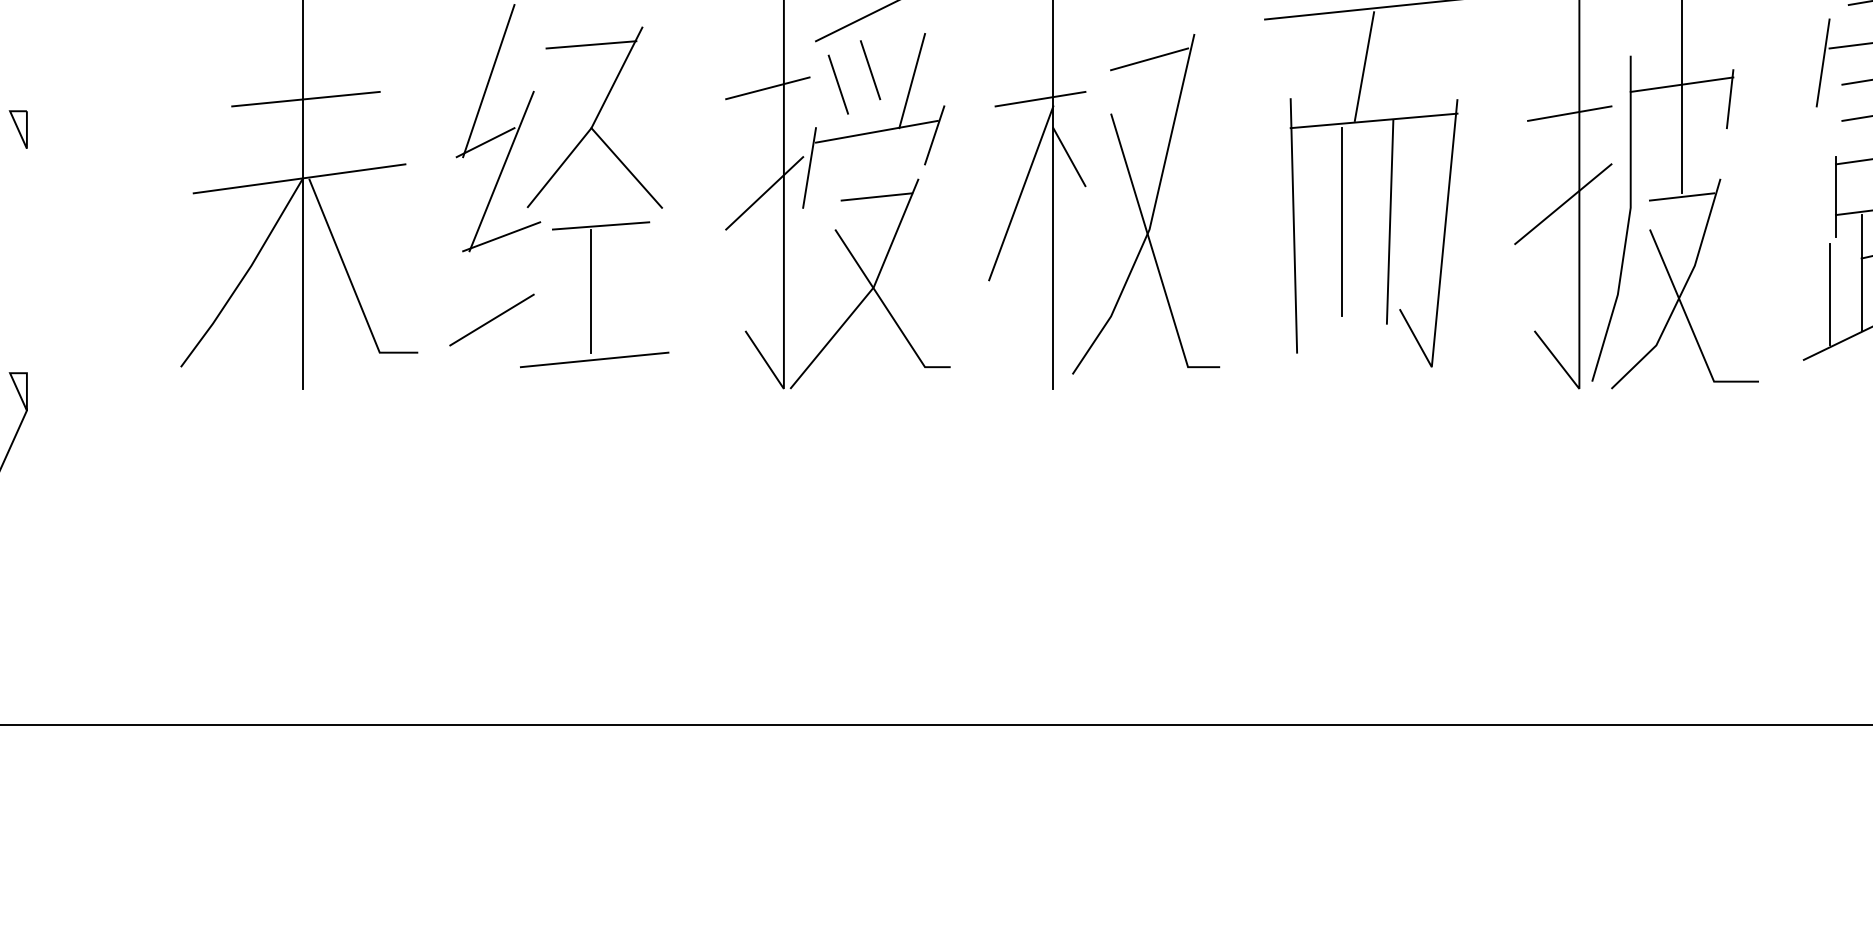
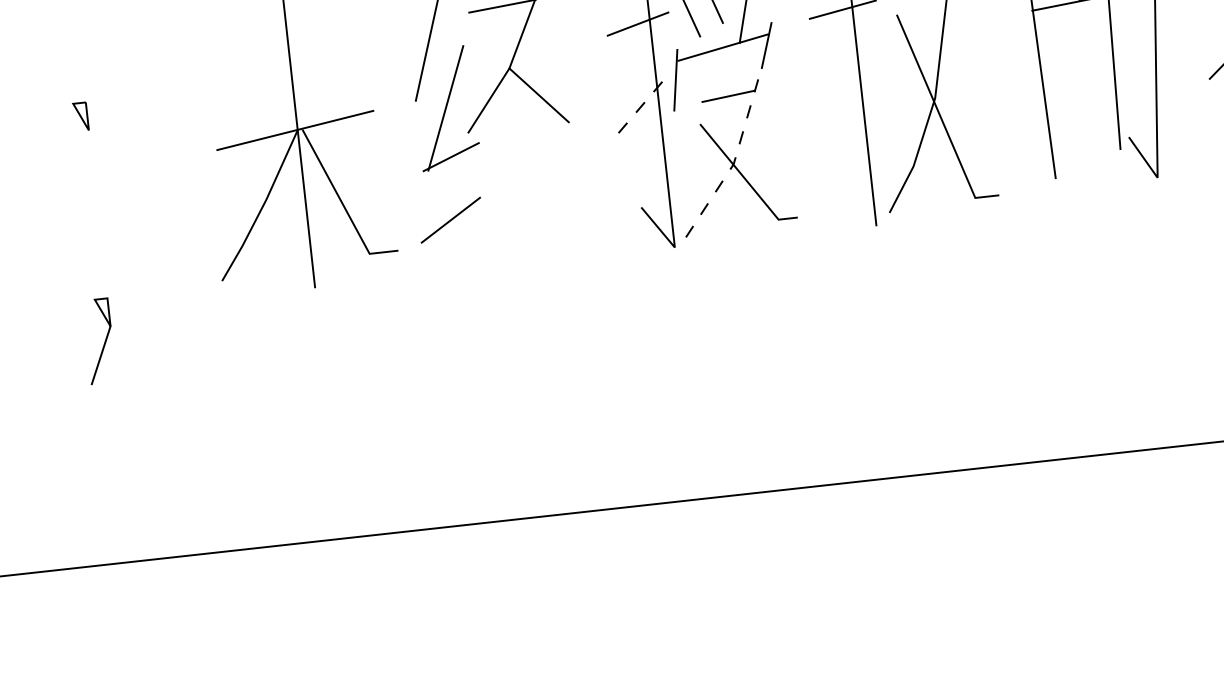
line: (305, 98) -> (293, 69), removed
line: (485, 142) -> (431, 87), removed
line: (1069, 157) -> (869, 50), removed
line: (764, 193) -> (644, 103), solid -> dashed
line: (1021, 193) -> (836, 81), removed
line: (1342, 222) -> (1078, 77), removed
line: (869, 292) -> (730, 168), solid -> dashed
part: (594, 294) -> (525, 192), removed

